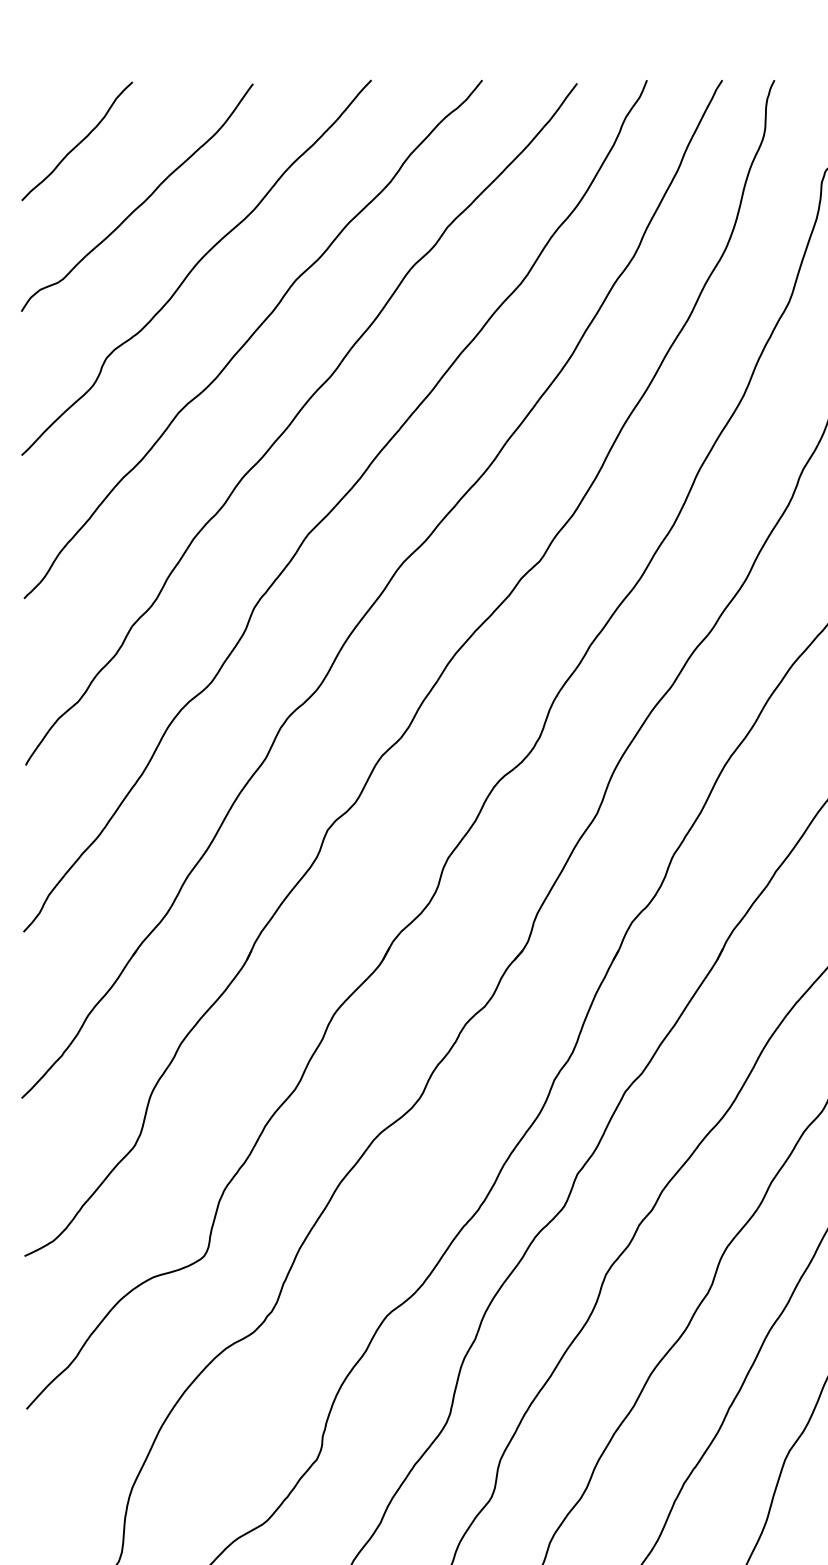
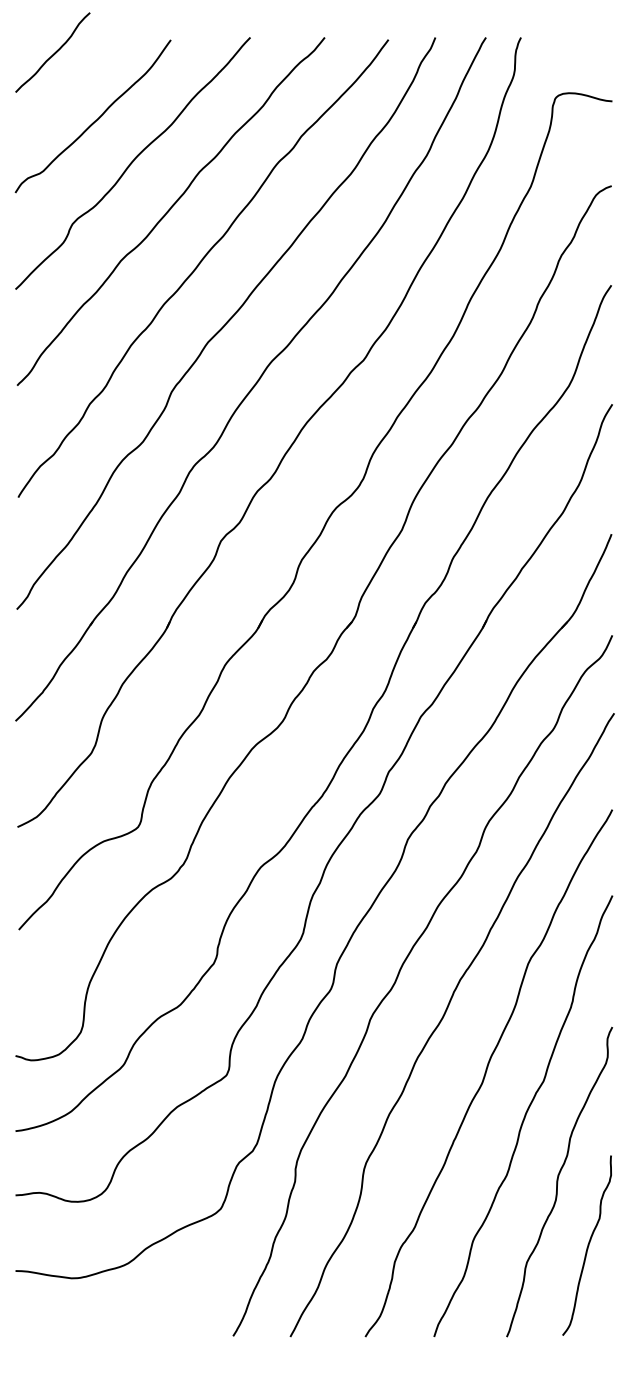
curve: (78, 142) -> (53, 53), moved

